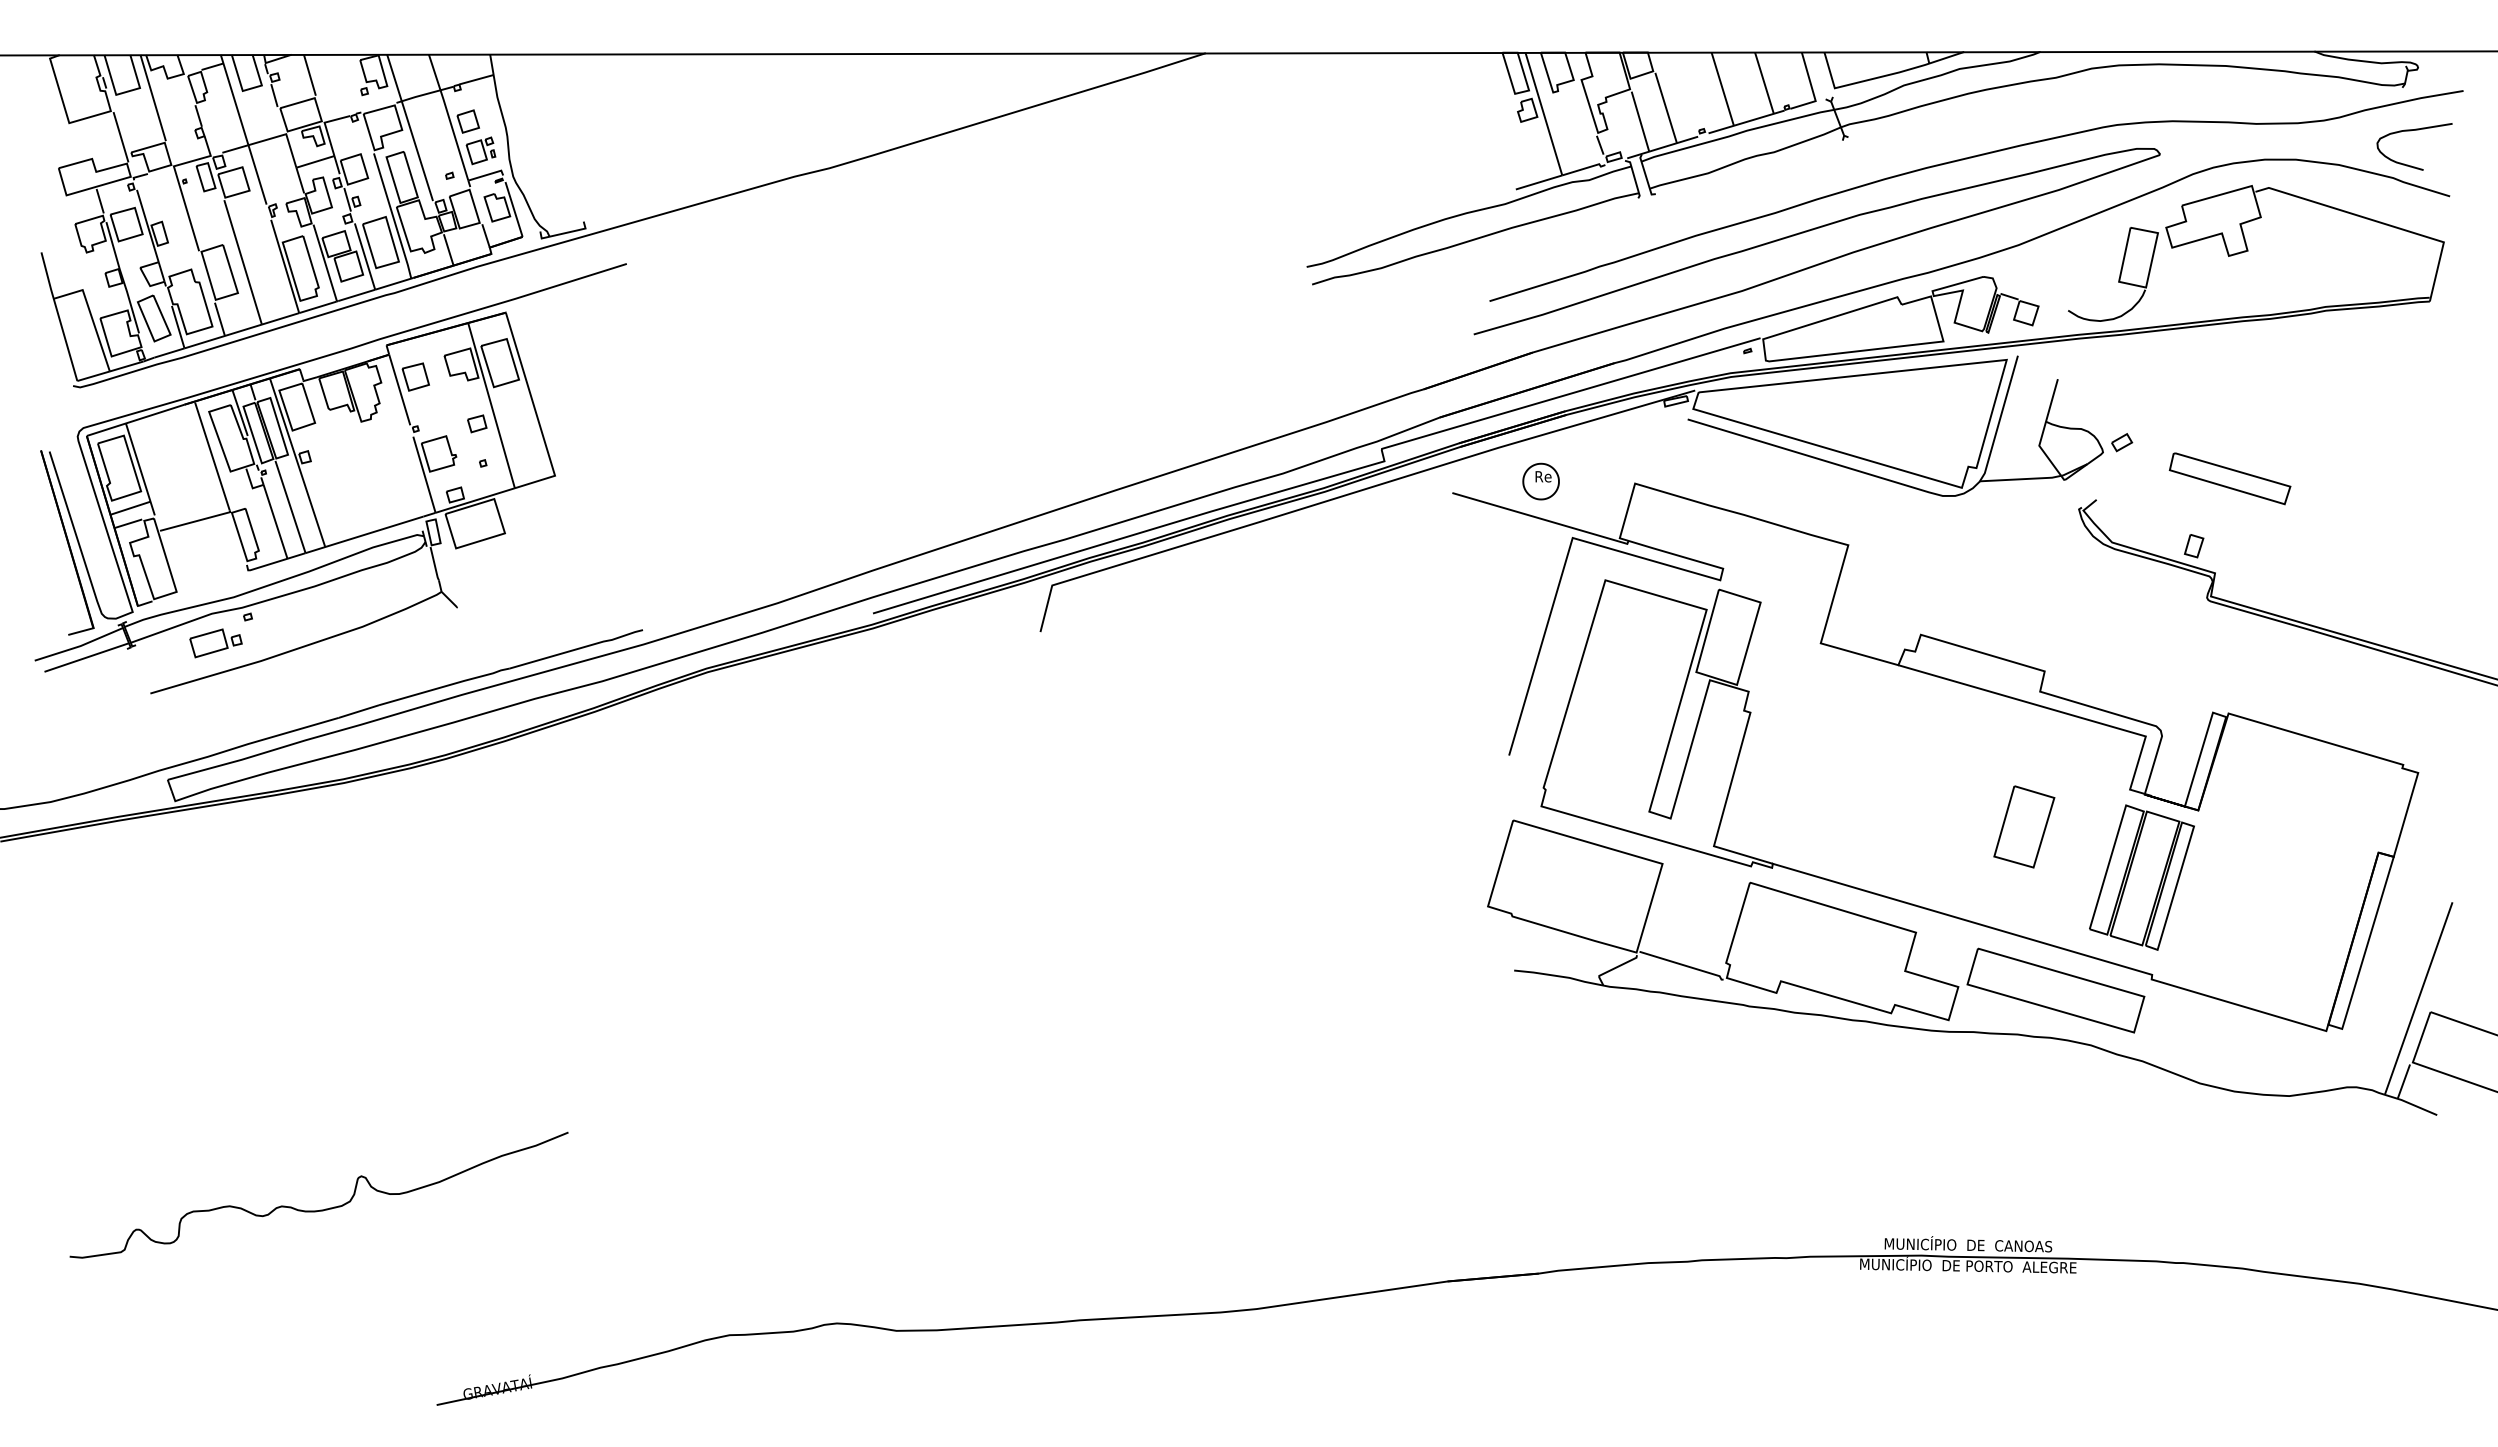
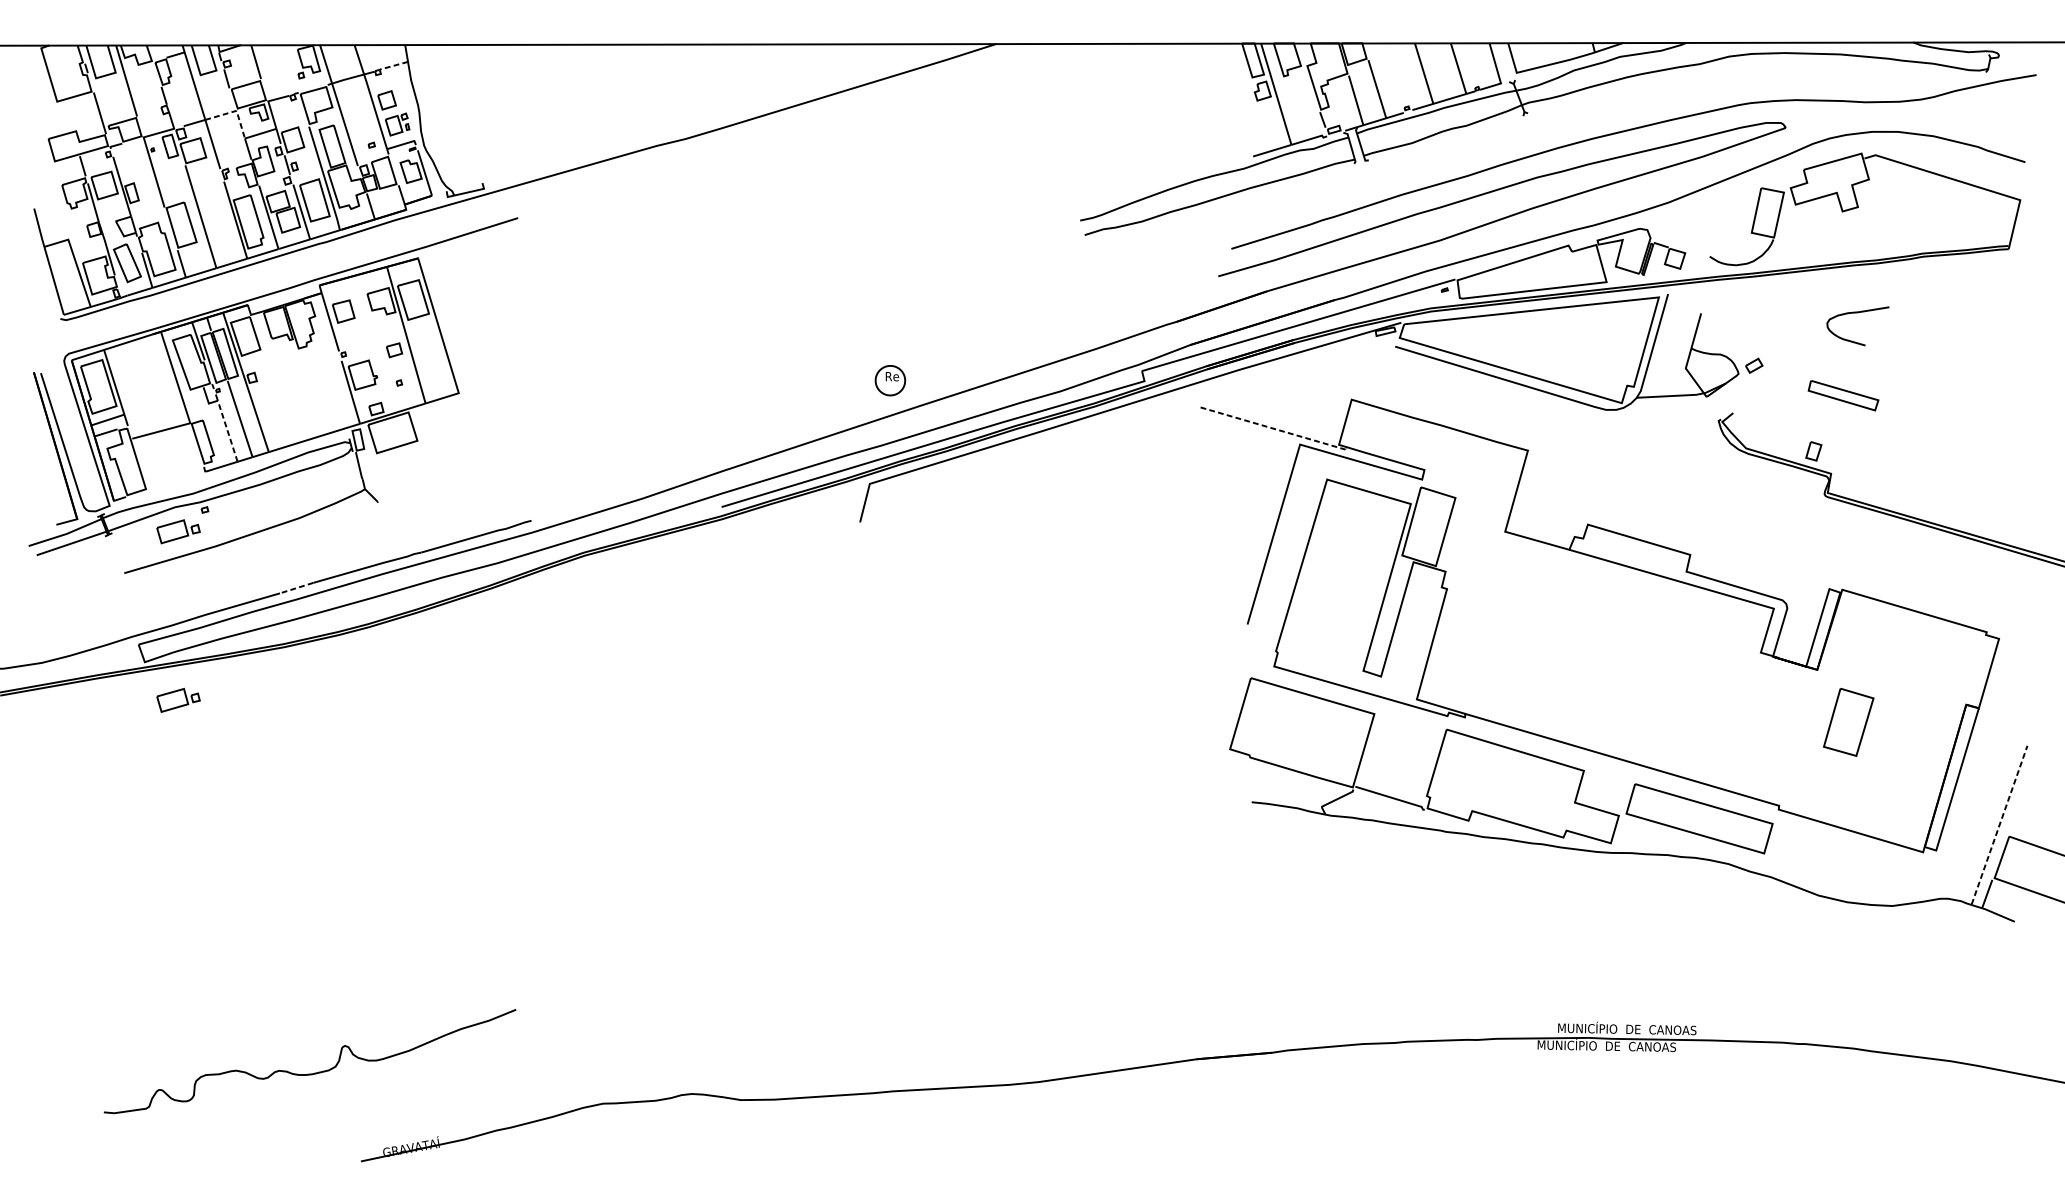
line: (476, 79) -> (393, 65), solid -> dashed
curve: (2411, 131) -> (1855, 313), moved
line: (285, 134) -> (235, 111), solid -> dashed
part: (2229, 478) -> (1843, 395), size x0.7
part: (1540, 481) -> (889, 380), moved
line: (1543, 519) -> (1275, 429), solid -> dashed
line: (275, 521) -> (227, 431), solid -> dashed
line: (358, 711) -> (296, 588), solid -> dashed
part: (2024, 826) -> (1848, 722), moved
part: (215, 847) -> (178, 700), added
part: (2141, 877) -> (1770, 725), removed
line: (2418, 998) -> (1999, 825), solid -> dashed
curve: (320, 1209) -> (311, 1073), moved
text: (2021, 1266) -> (1671, 1046), MUNICÍPIO  DE PORTO  ALEGRE -> MUNICÍPIO  DE  CANOAS

